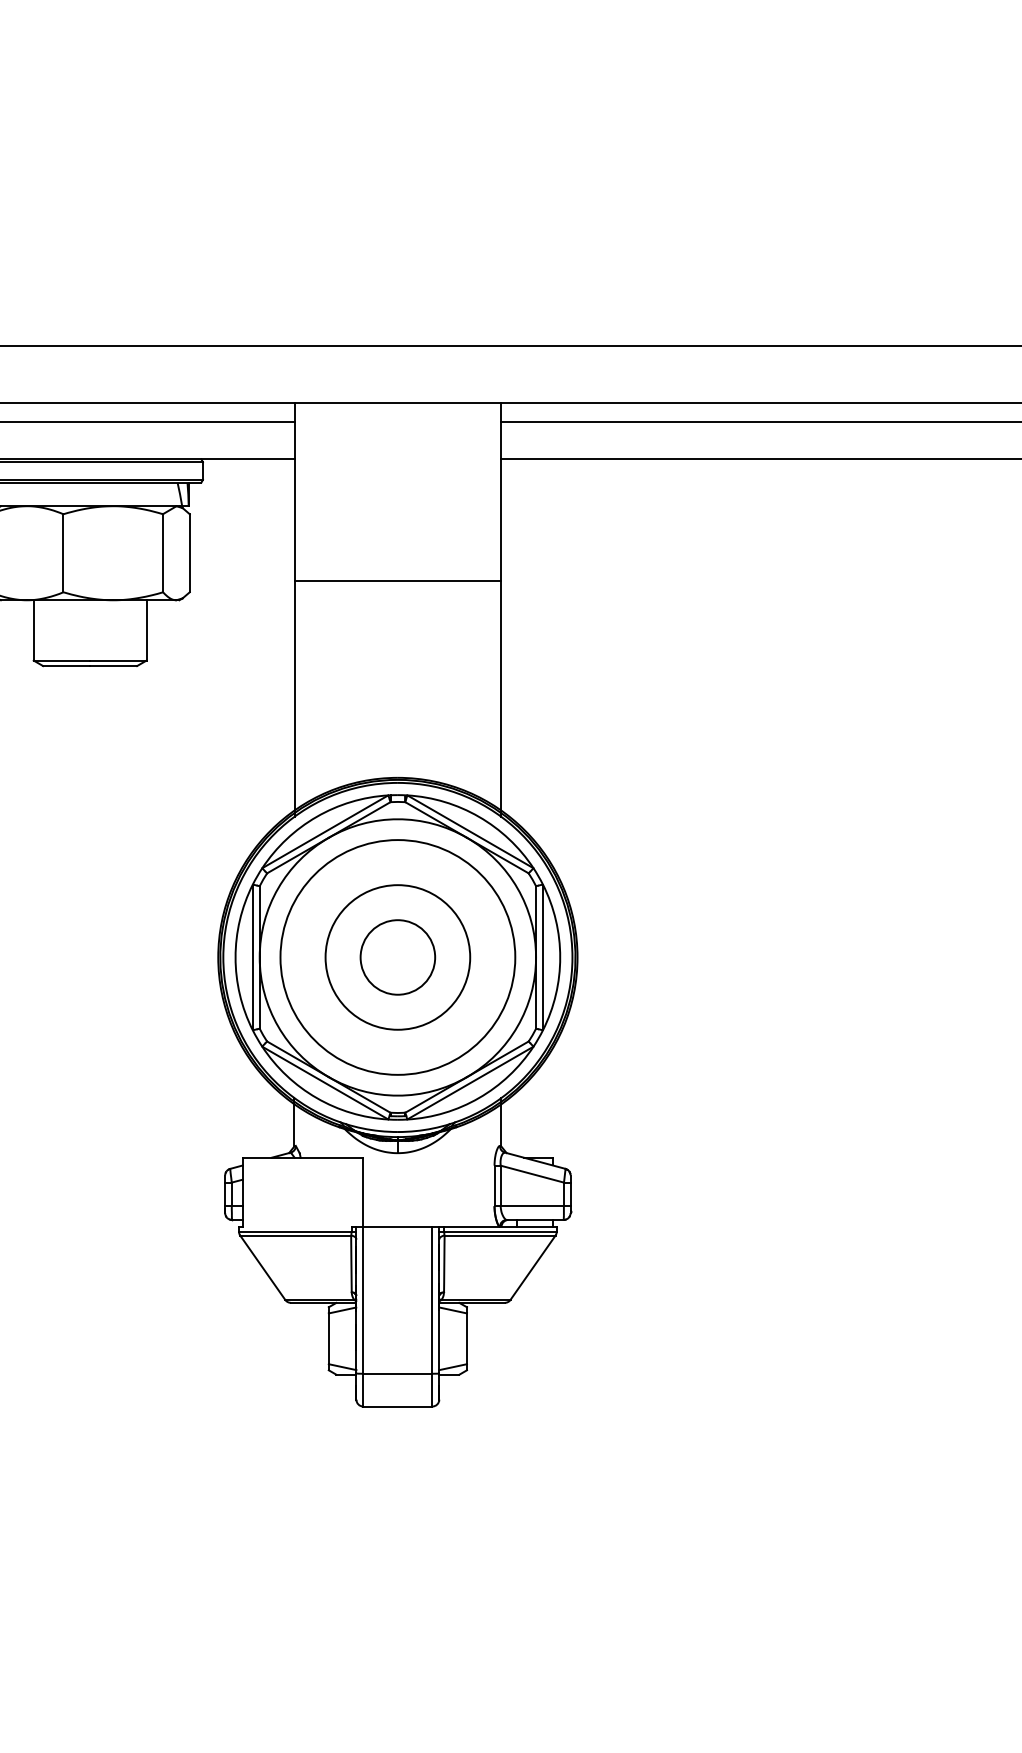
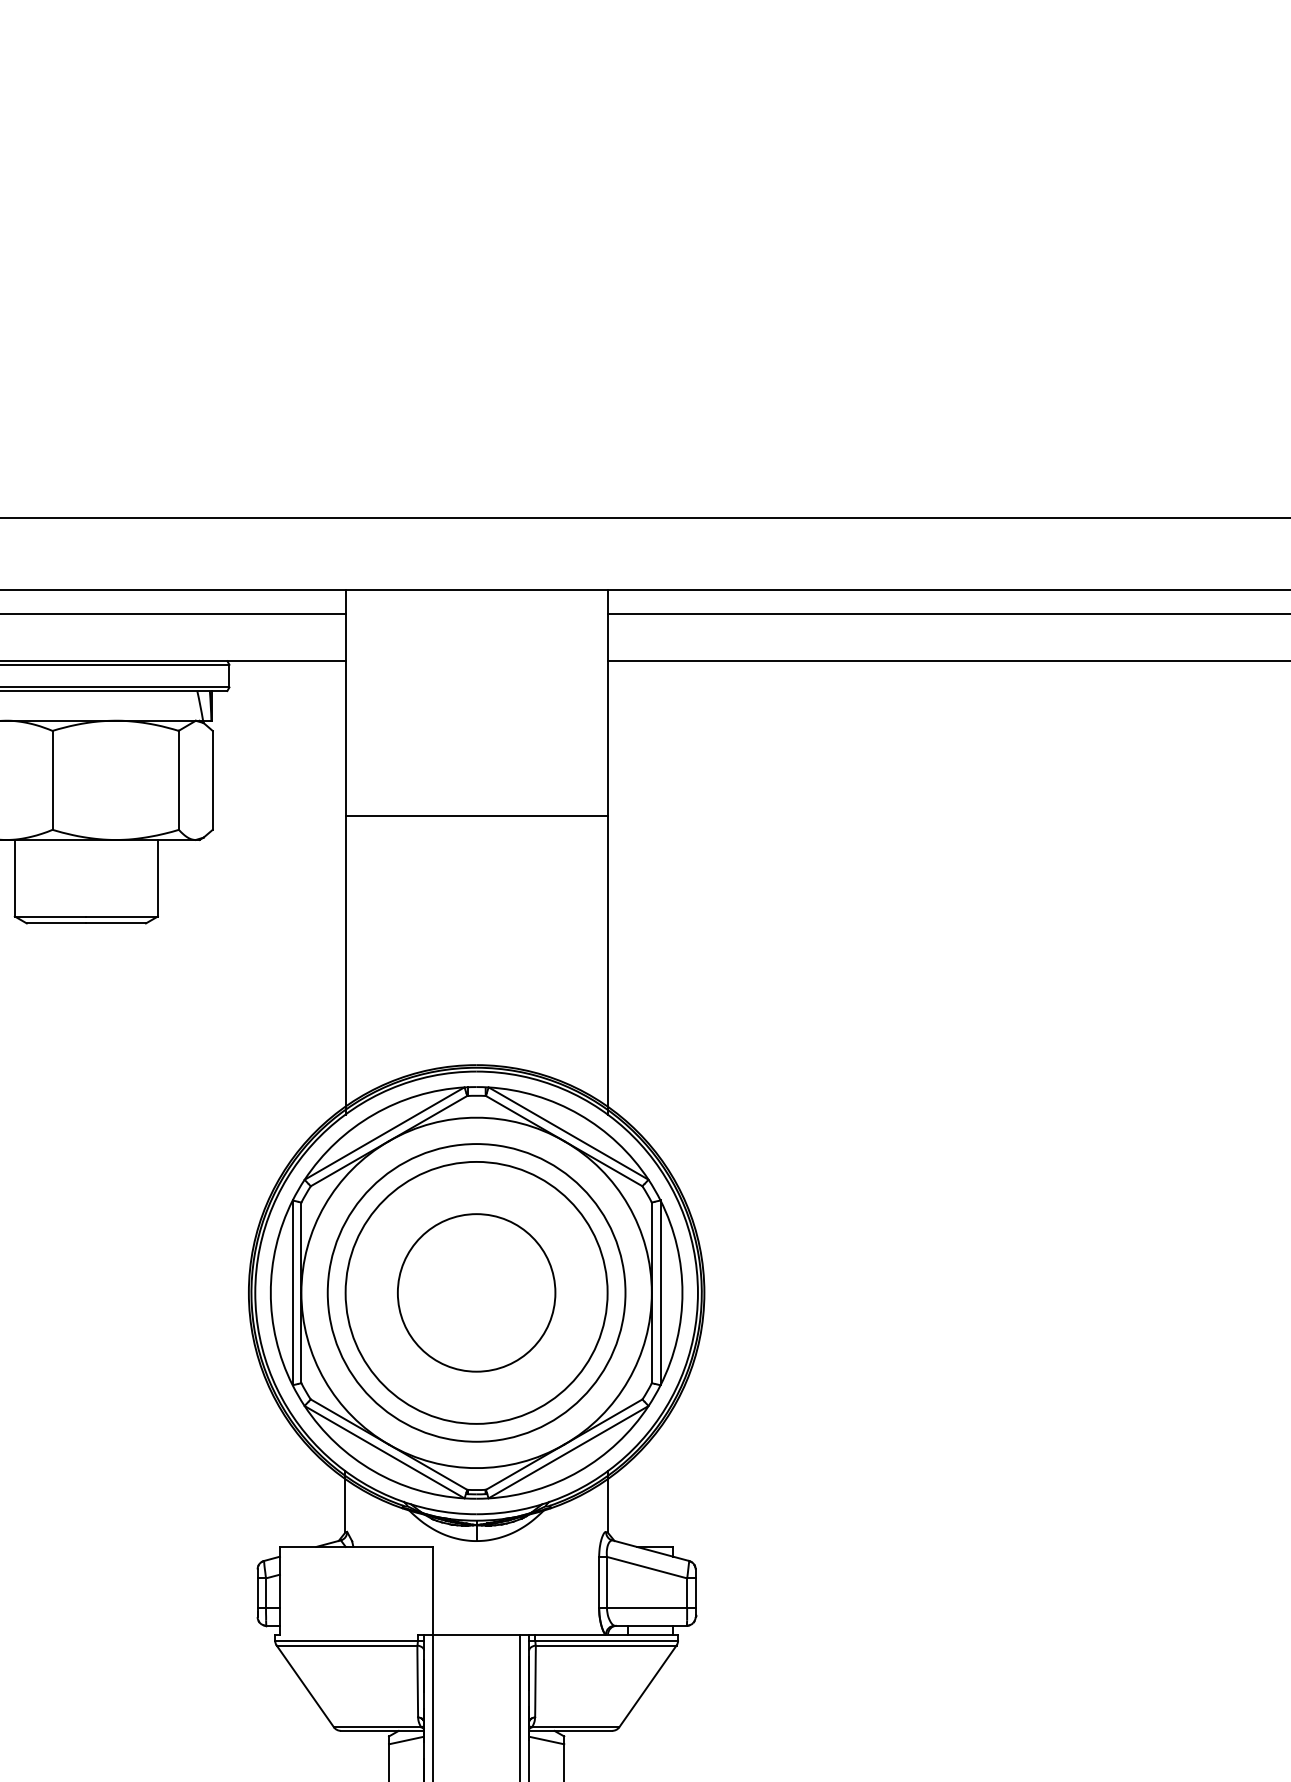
circle: (397, 957) -> (476, 1292), size x1.43
circle: (397, 957) -> (476, 1292), size x1.67

